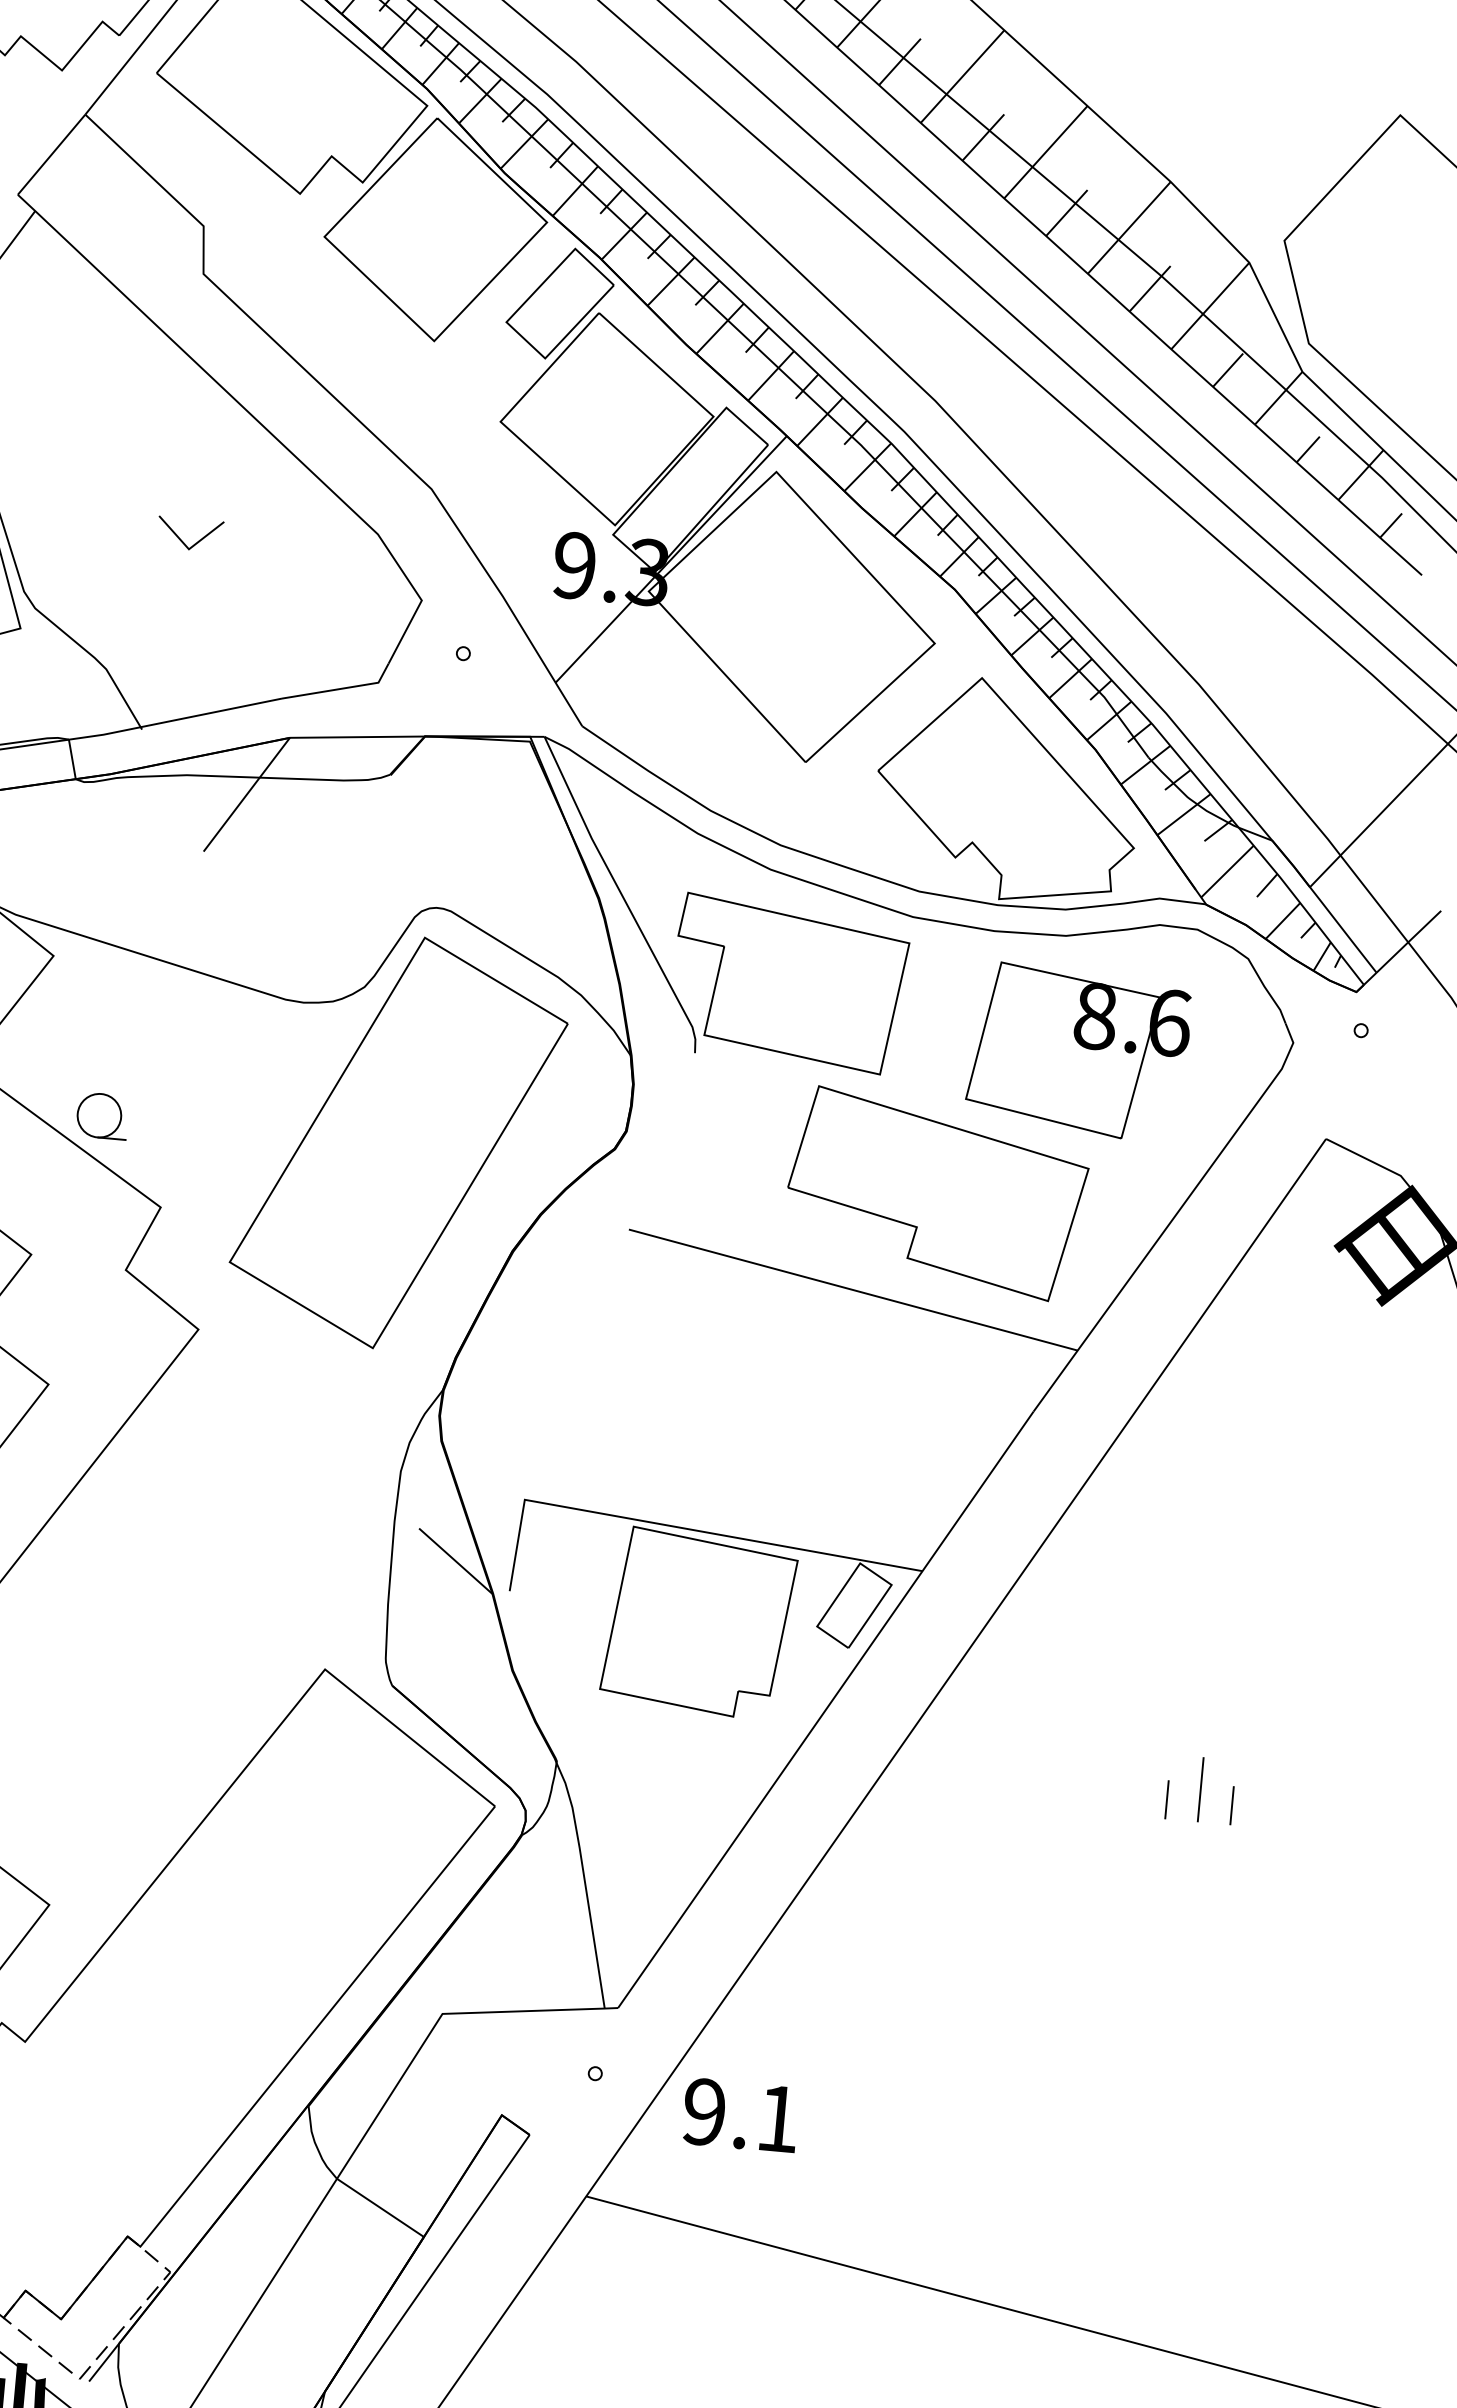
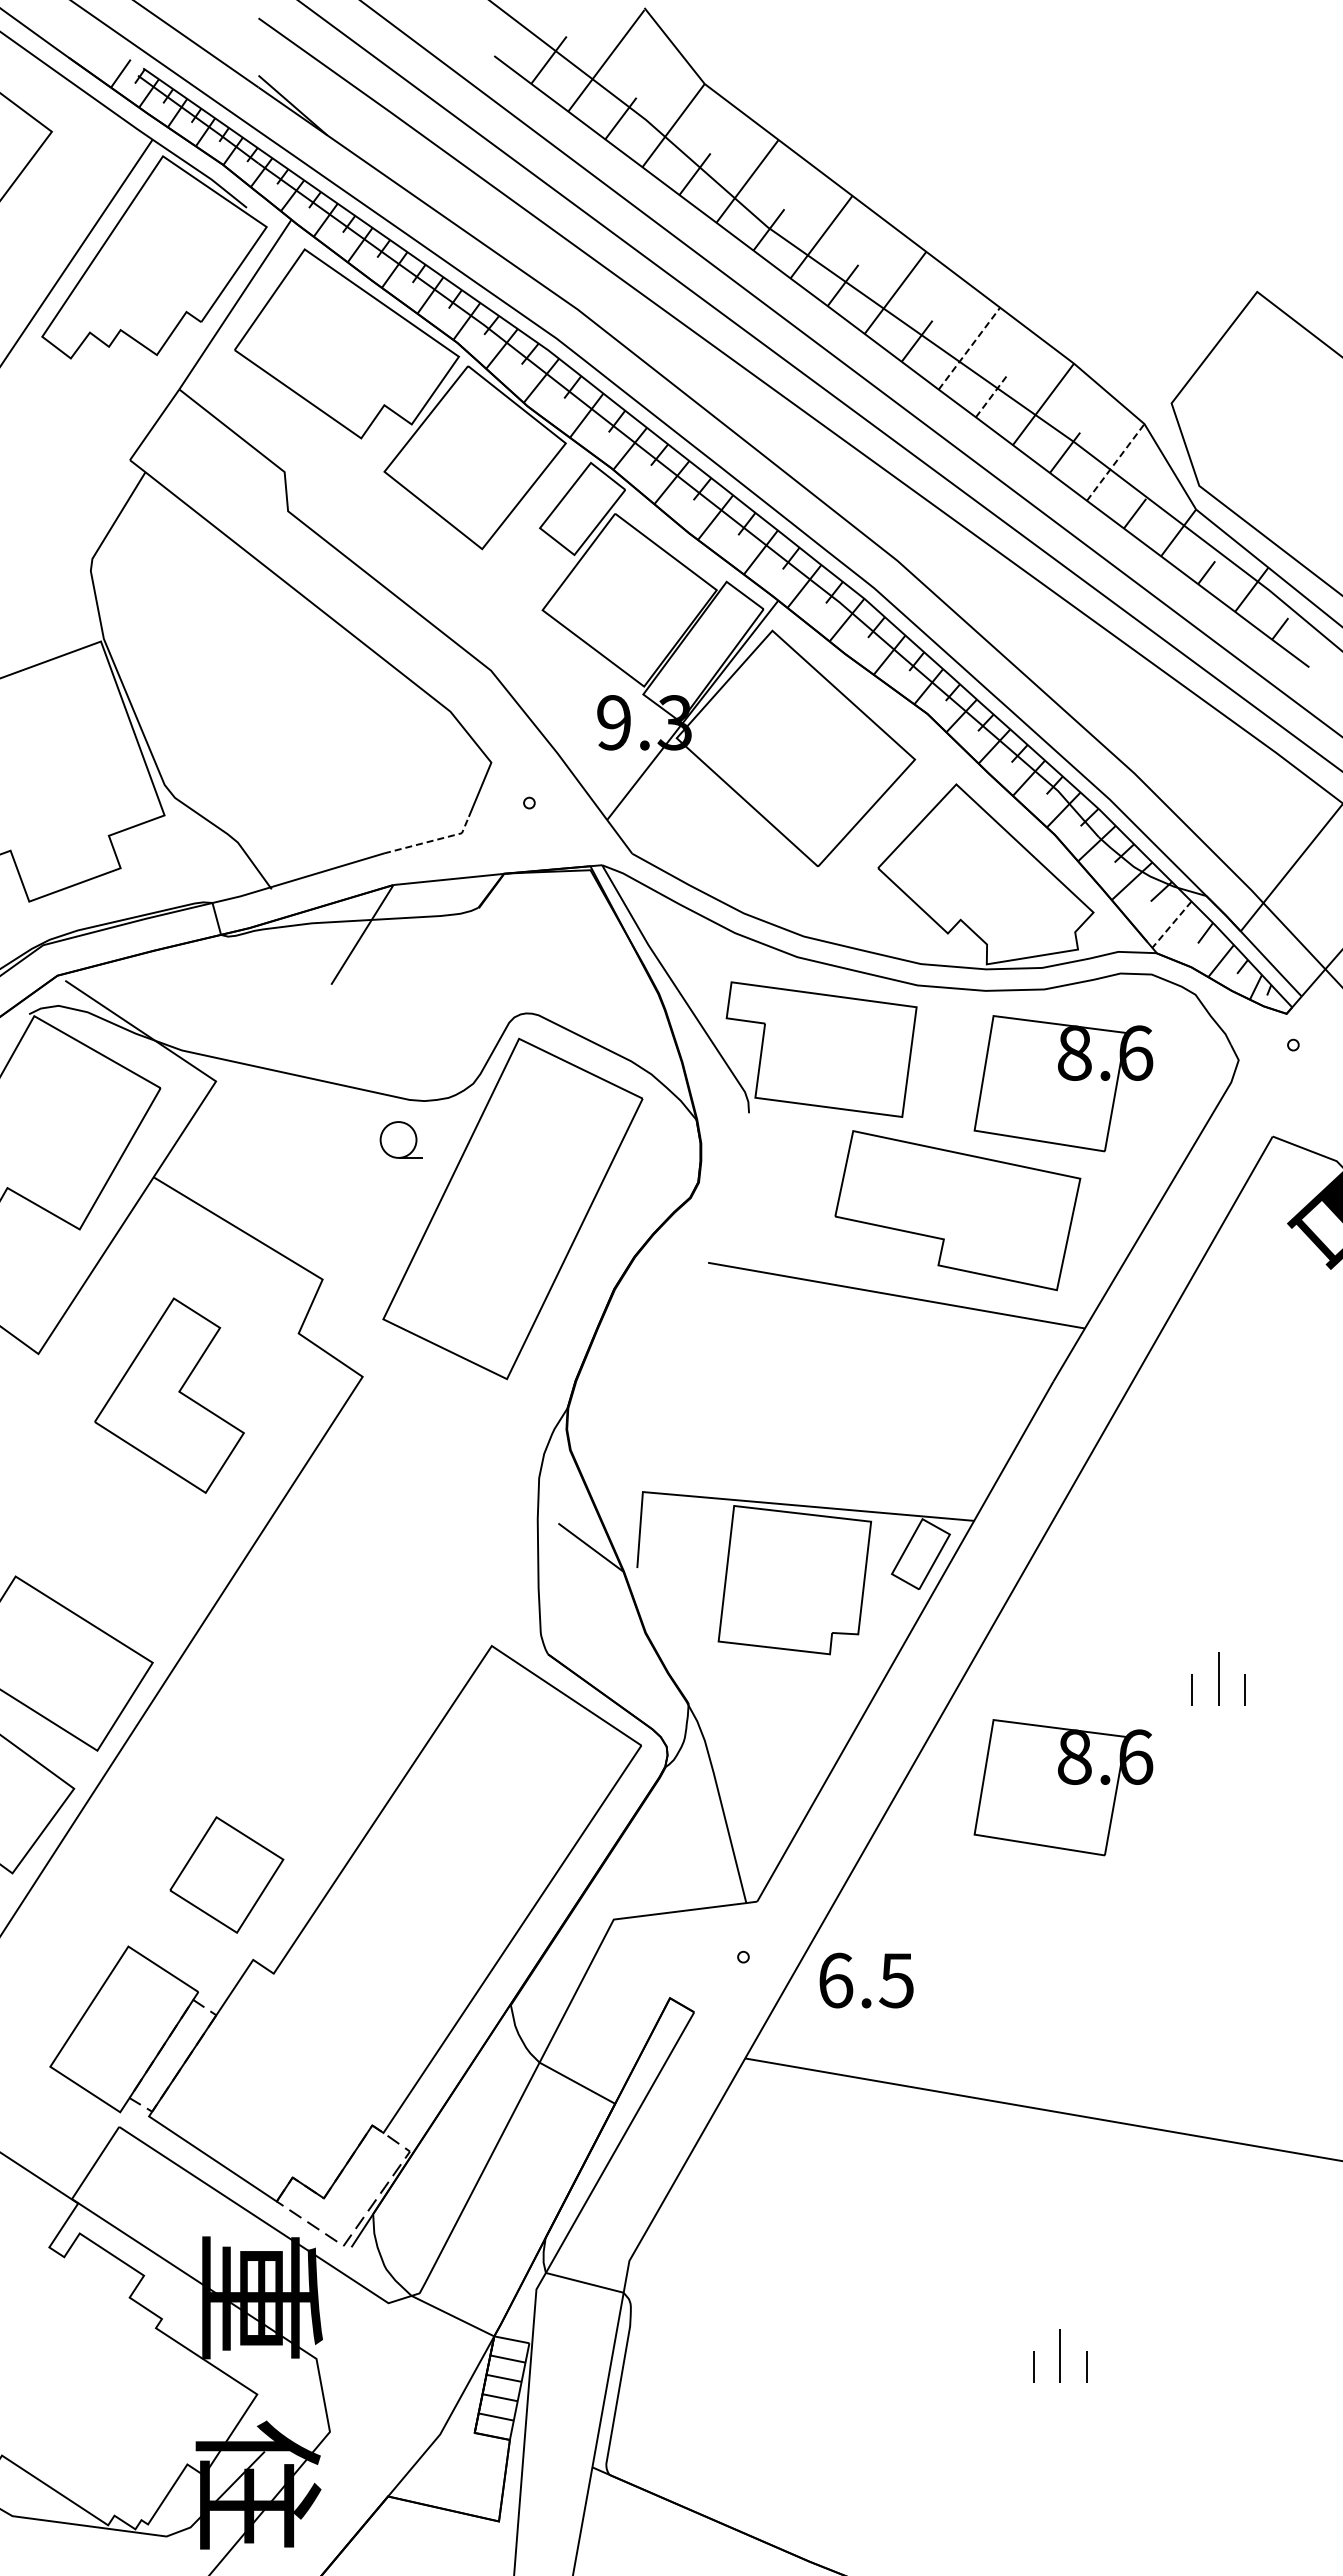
line: (1045, 152) -> (969, 348), solid -> dashed
line: (1067, 212) -> (991, 396), solid -> dashed
line: (1210, 306) -> (1115, 462), solid -> dashed
part: (182, 539) -> (290, 730), removed
line: (341, 688) -> (432, 840), solid -> dashed
line: (1226, 872) -> (1171, 925), solid -> dashed
part: (101, 1115) -> (400, 1139), moved
part: (1001, 1903) -> (1063, 1787), added
text: (740, 2115) -> (865, 1980), 9.1 -> 6.5

